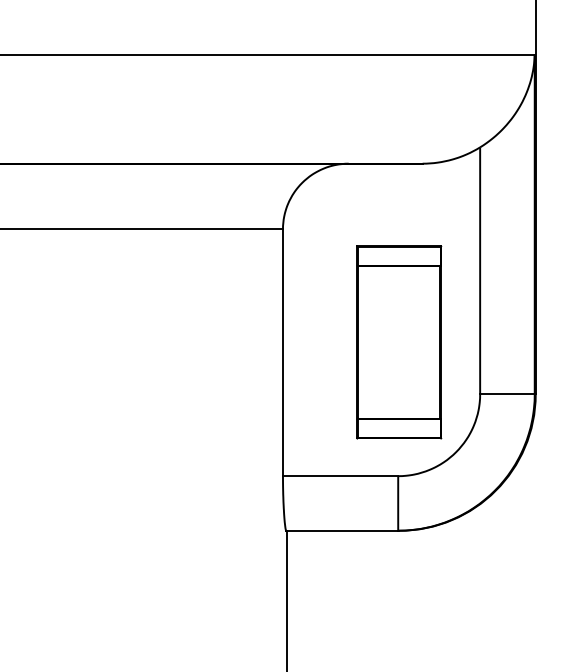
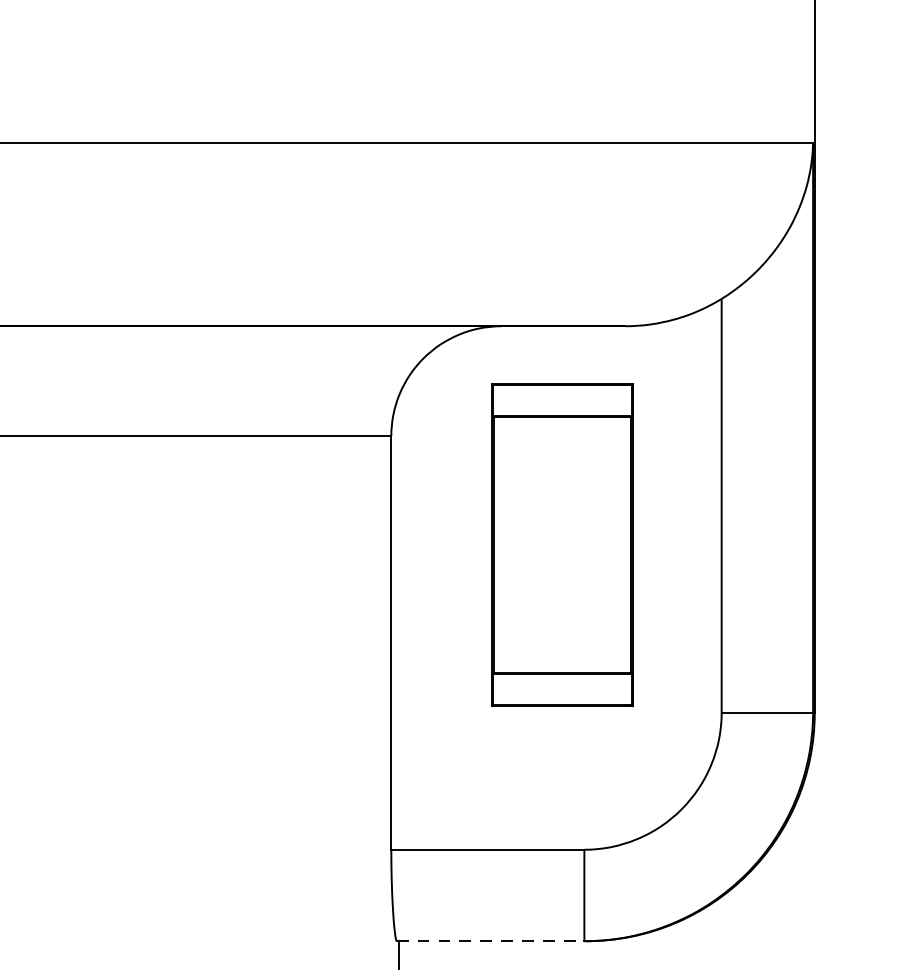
part: (399, 342) -> (563, 545), moved
line: (342, 530) -> (491, 940), solid -> dashed

